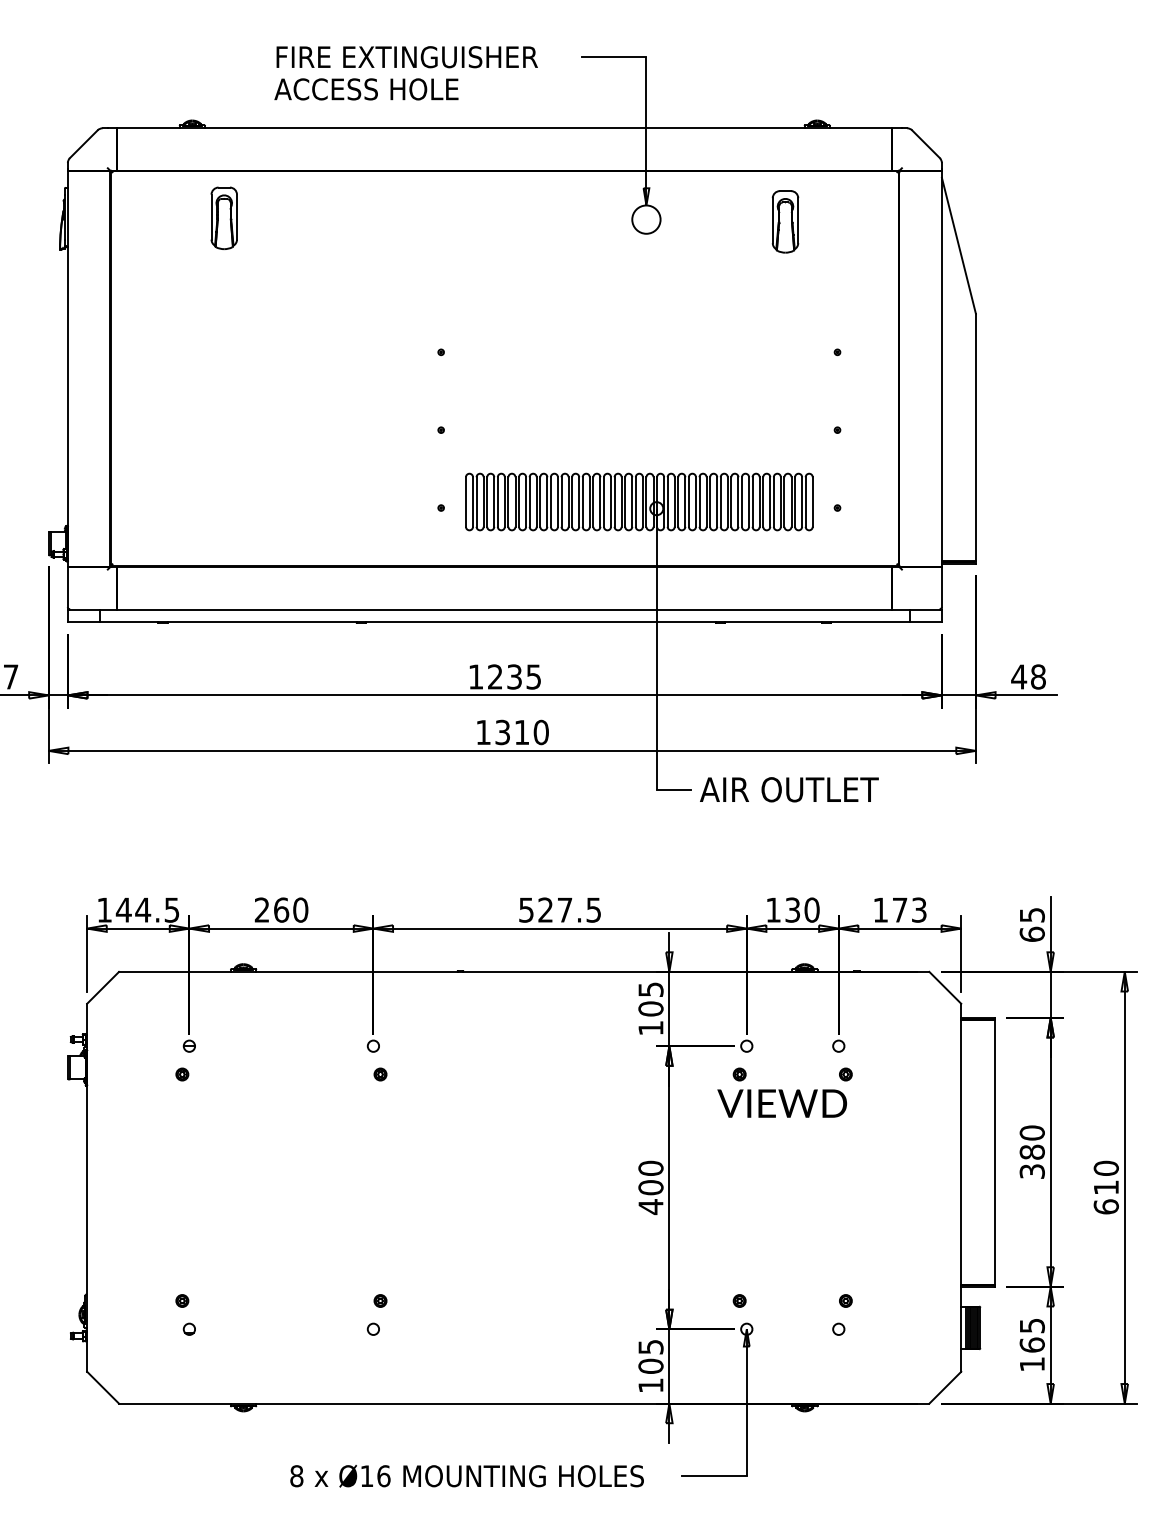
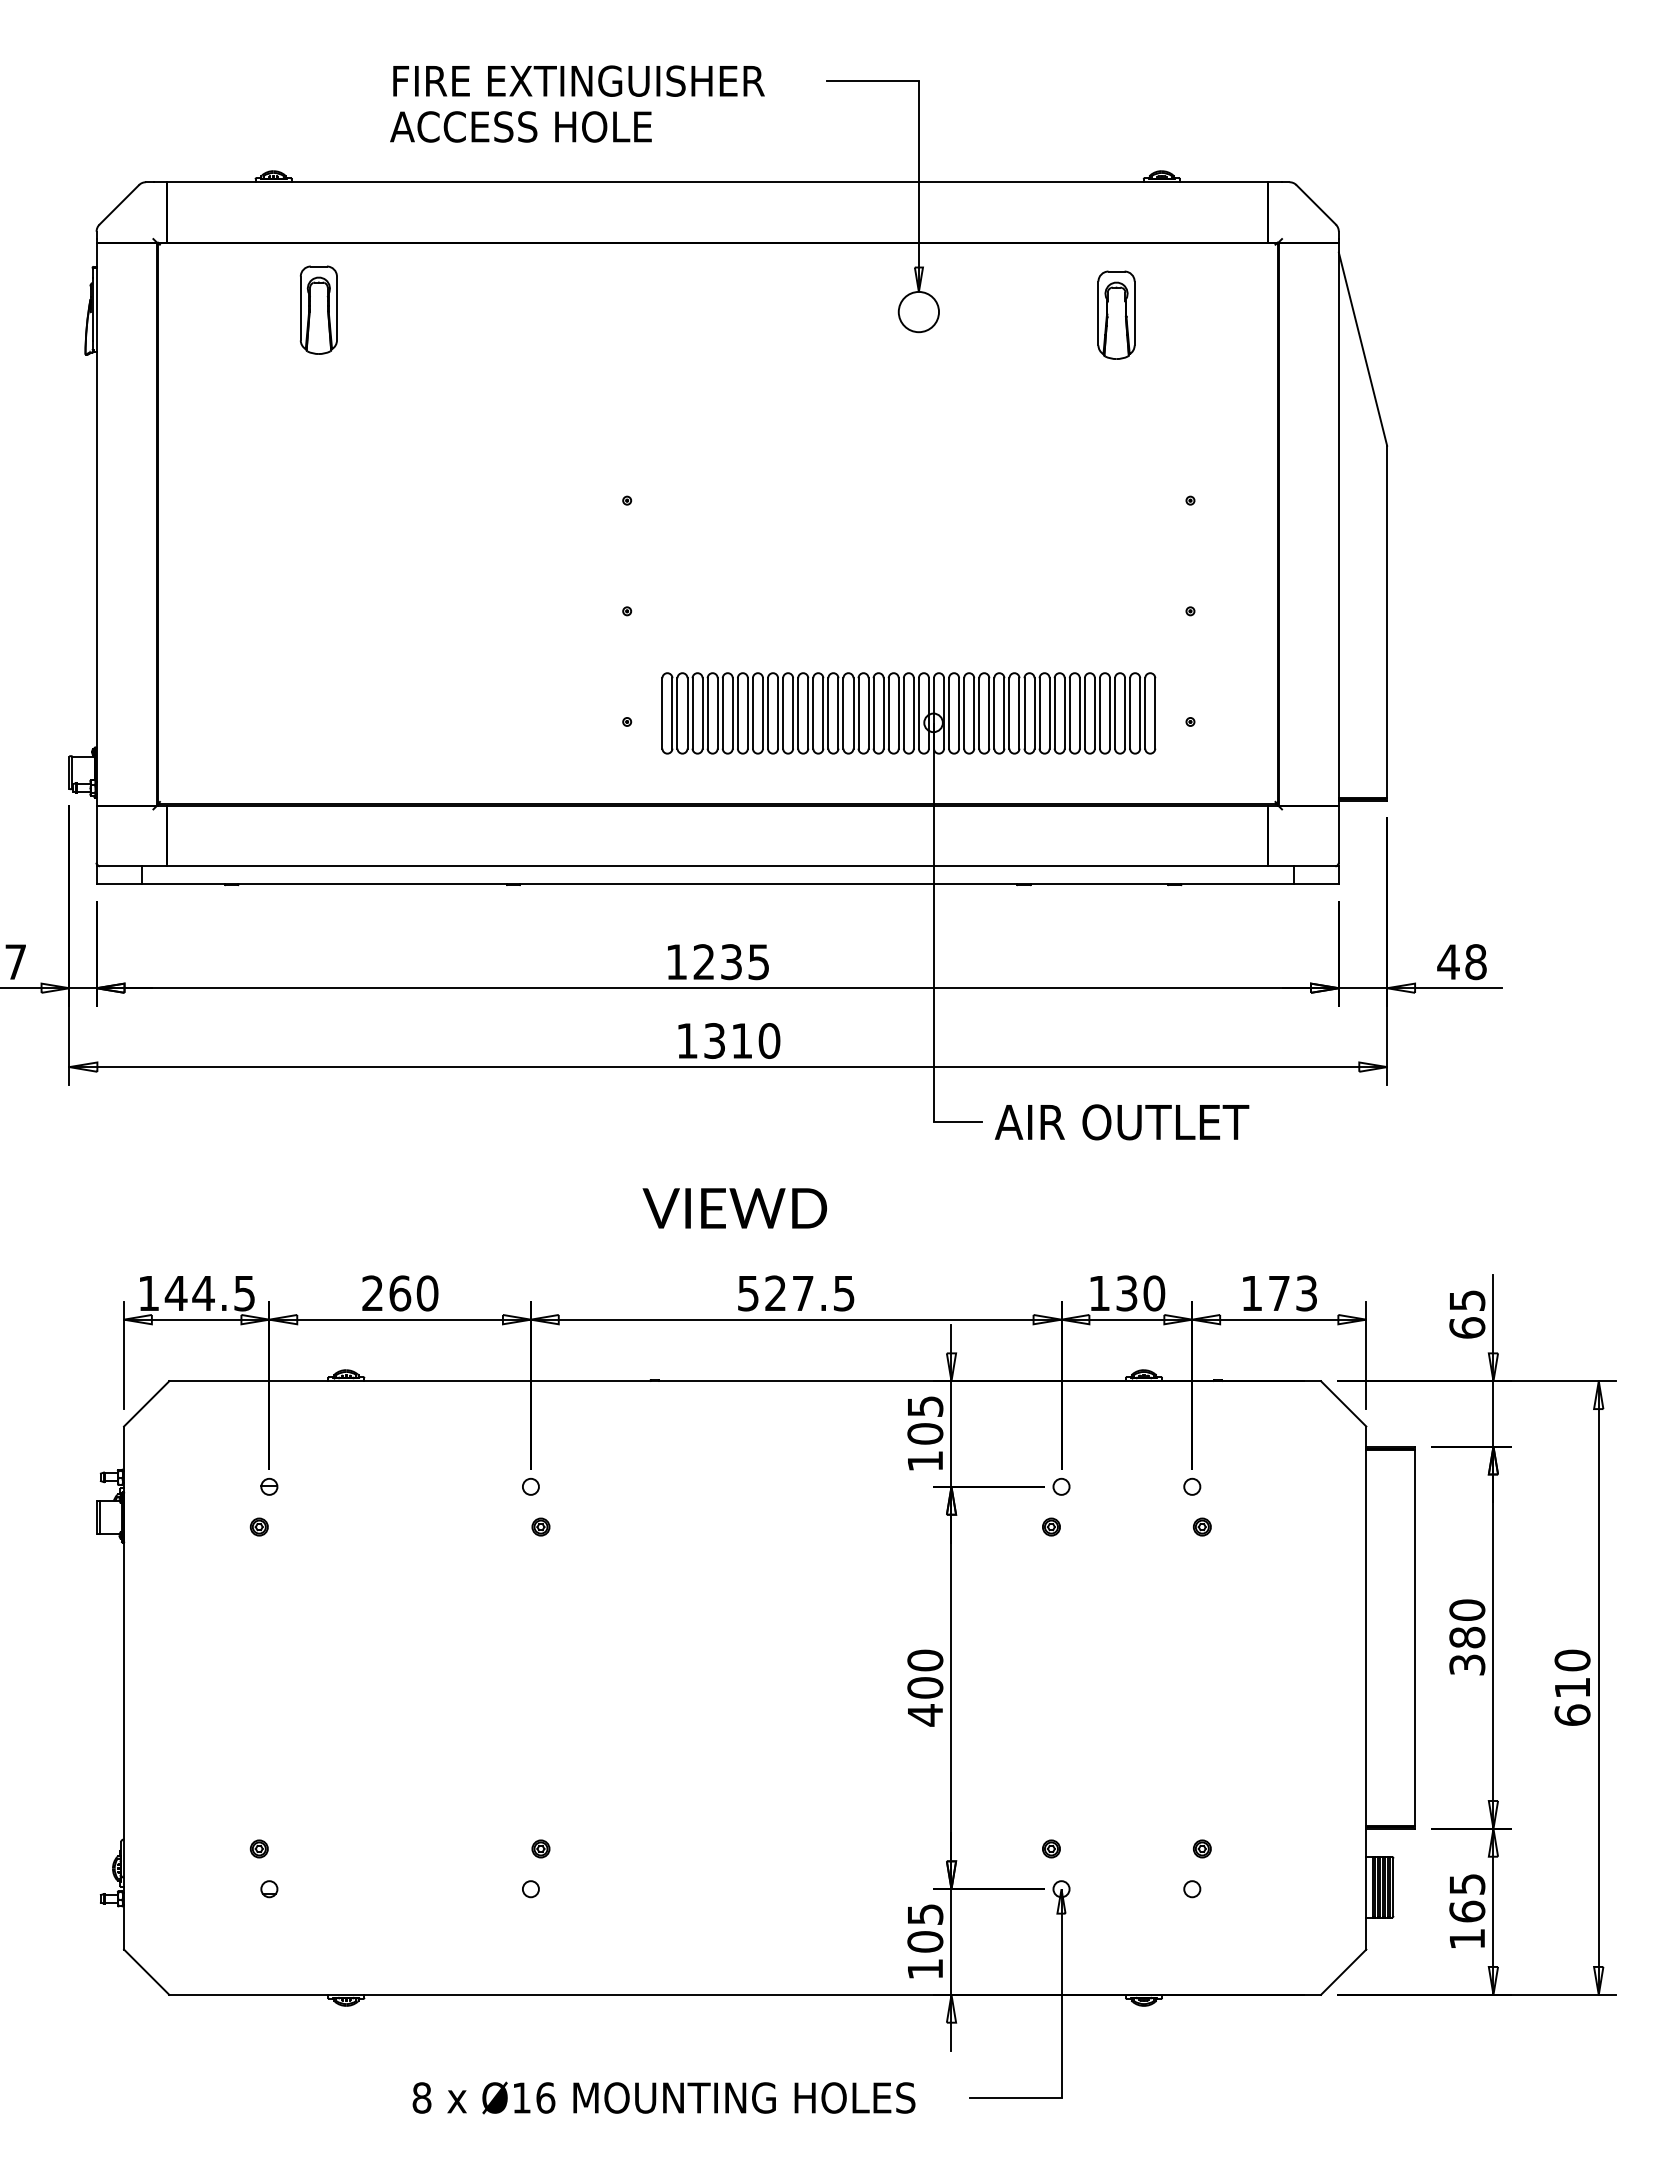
text: (781, 1103) -> (734, 1208), moved

